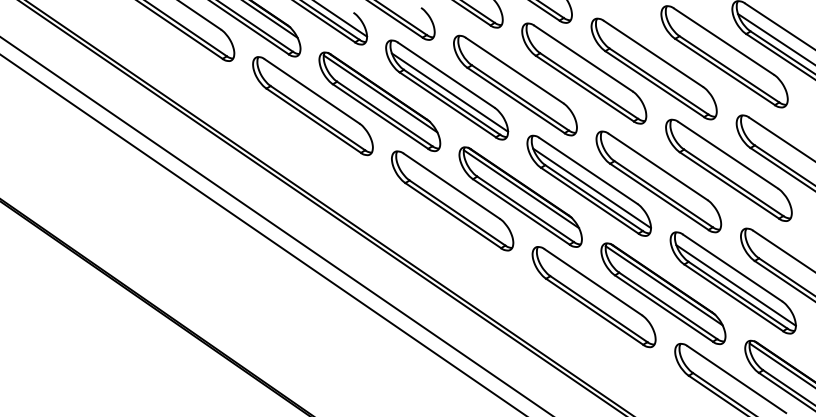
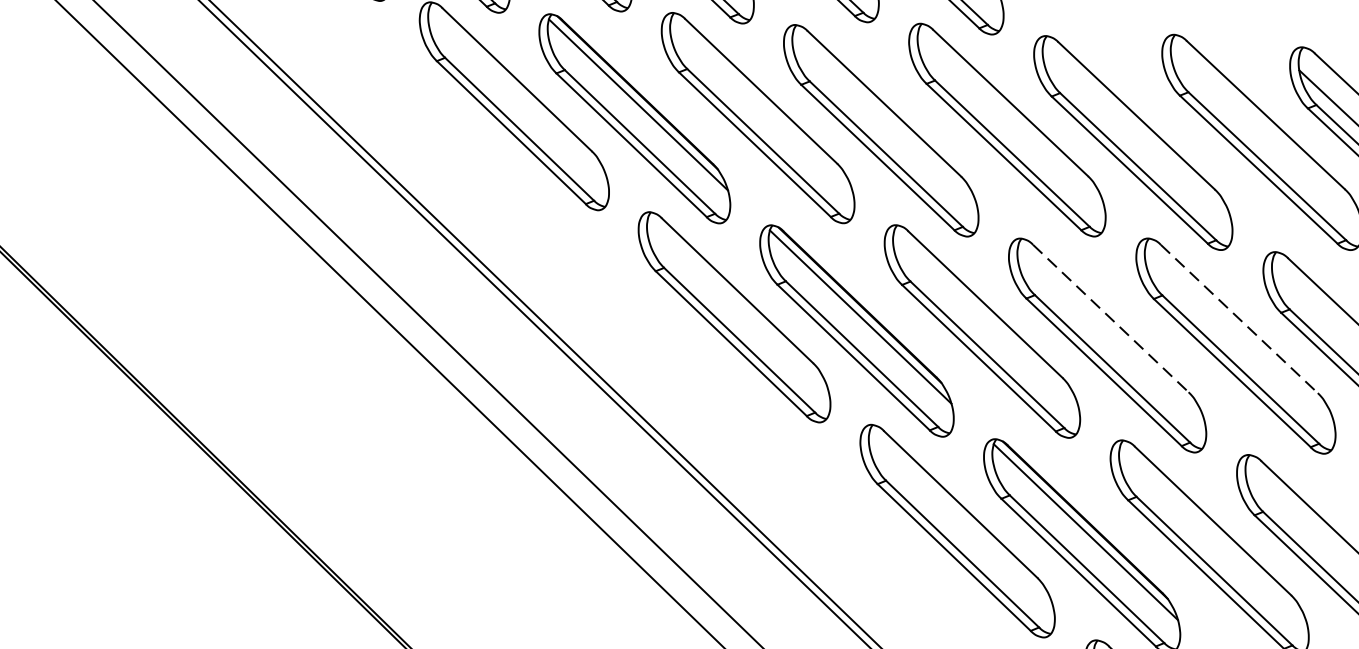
line: (449, 92) -> (761, 123), removed
line: (728, 155) -> (1239, 319), solid -> dashed
line: (658, 167) -> (1111, 319), solid -> dashed
line: (591, 188) -> (985, 336), removed
line: (735, 285) -> (1212, 553), removed

